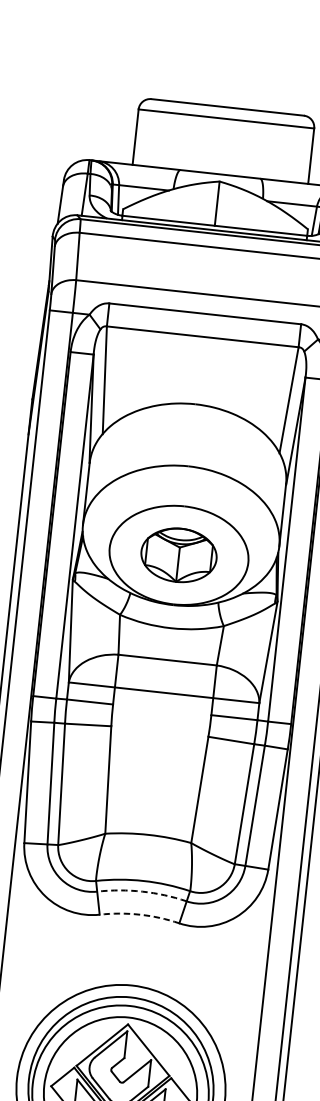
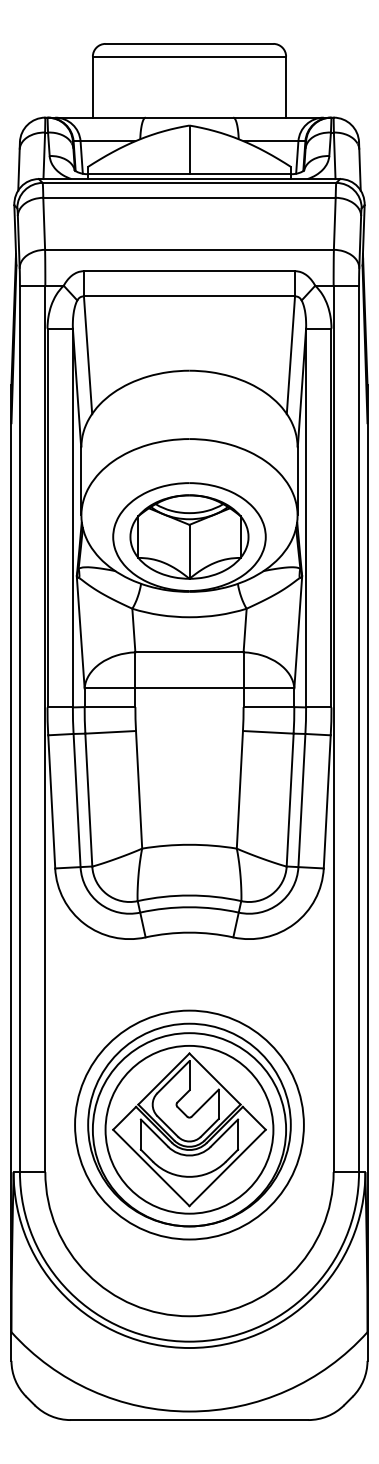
part: (179, 554) -> (189, 536), size x1.43
arc: (142, 891) -> (189, 907), dashed -> solid
arc: (140, 914) -> (189, 932), dashed -> solid

